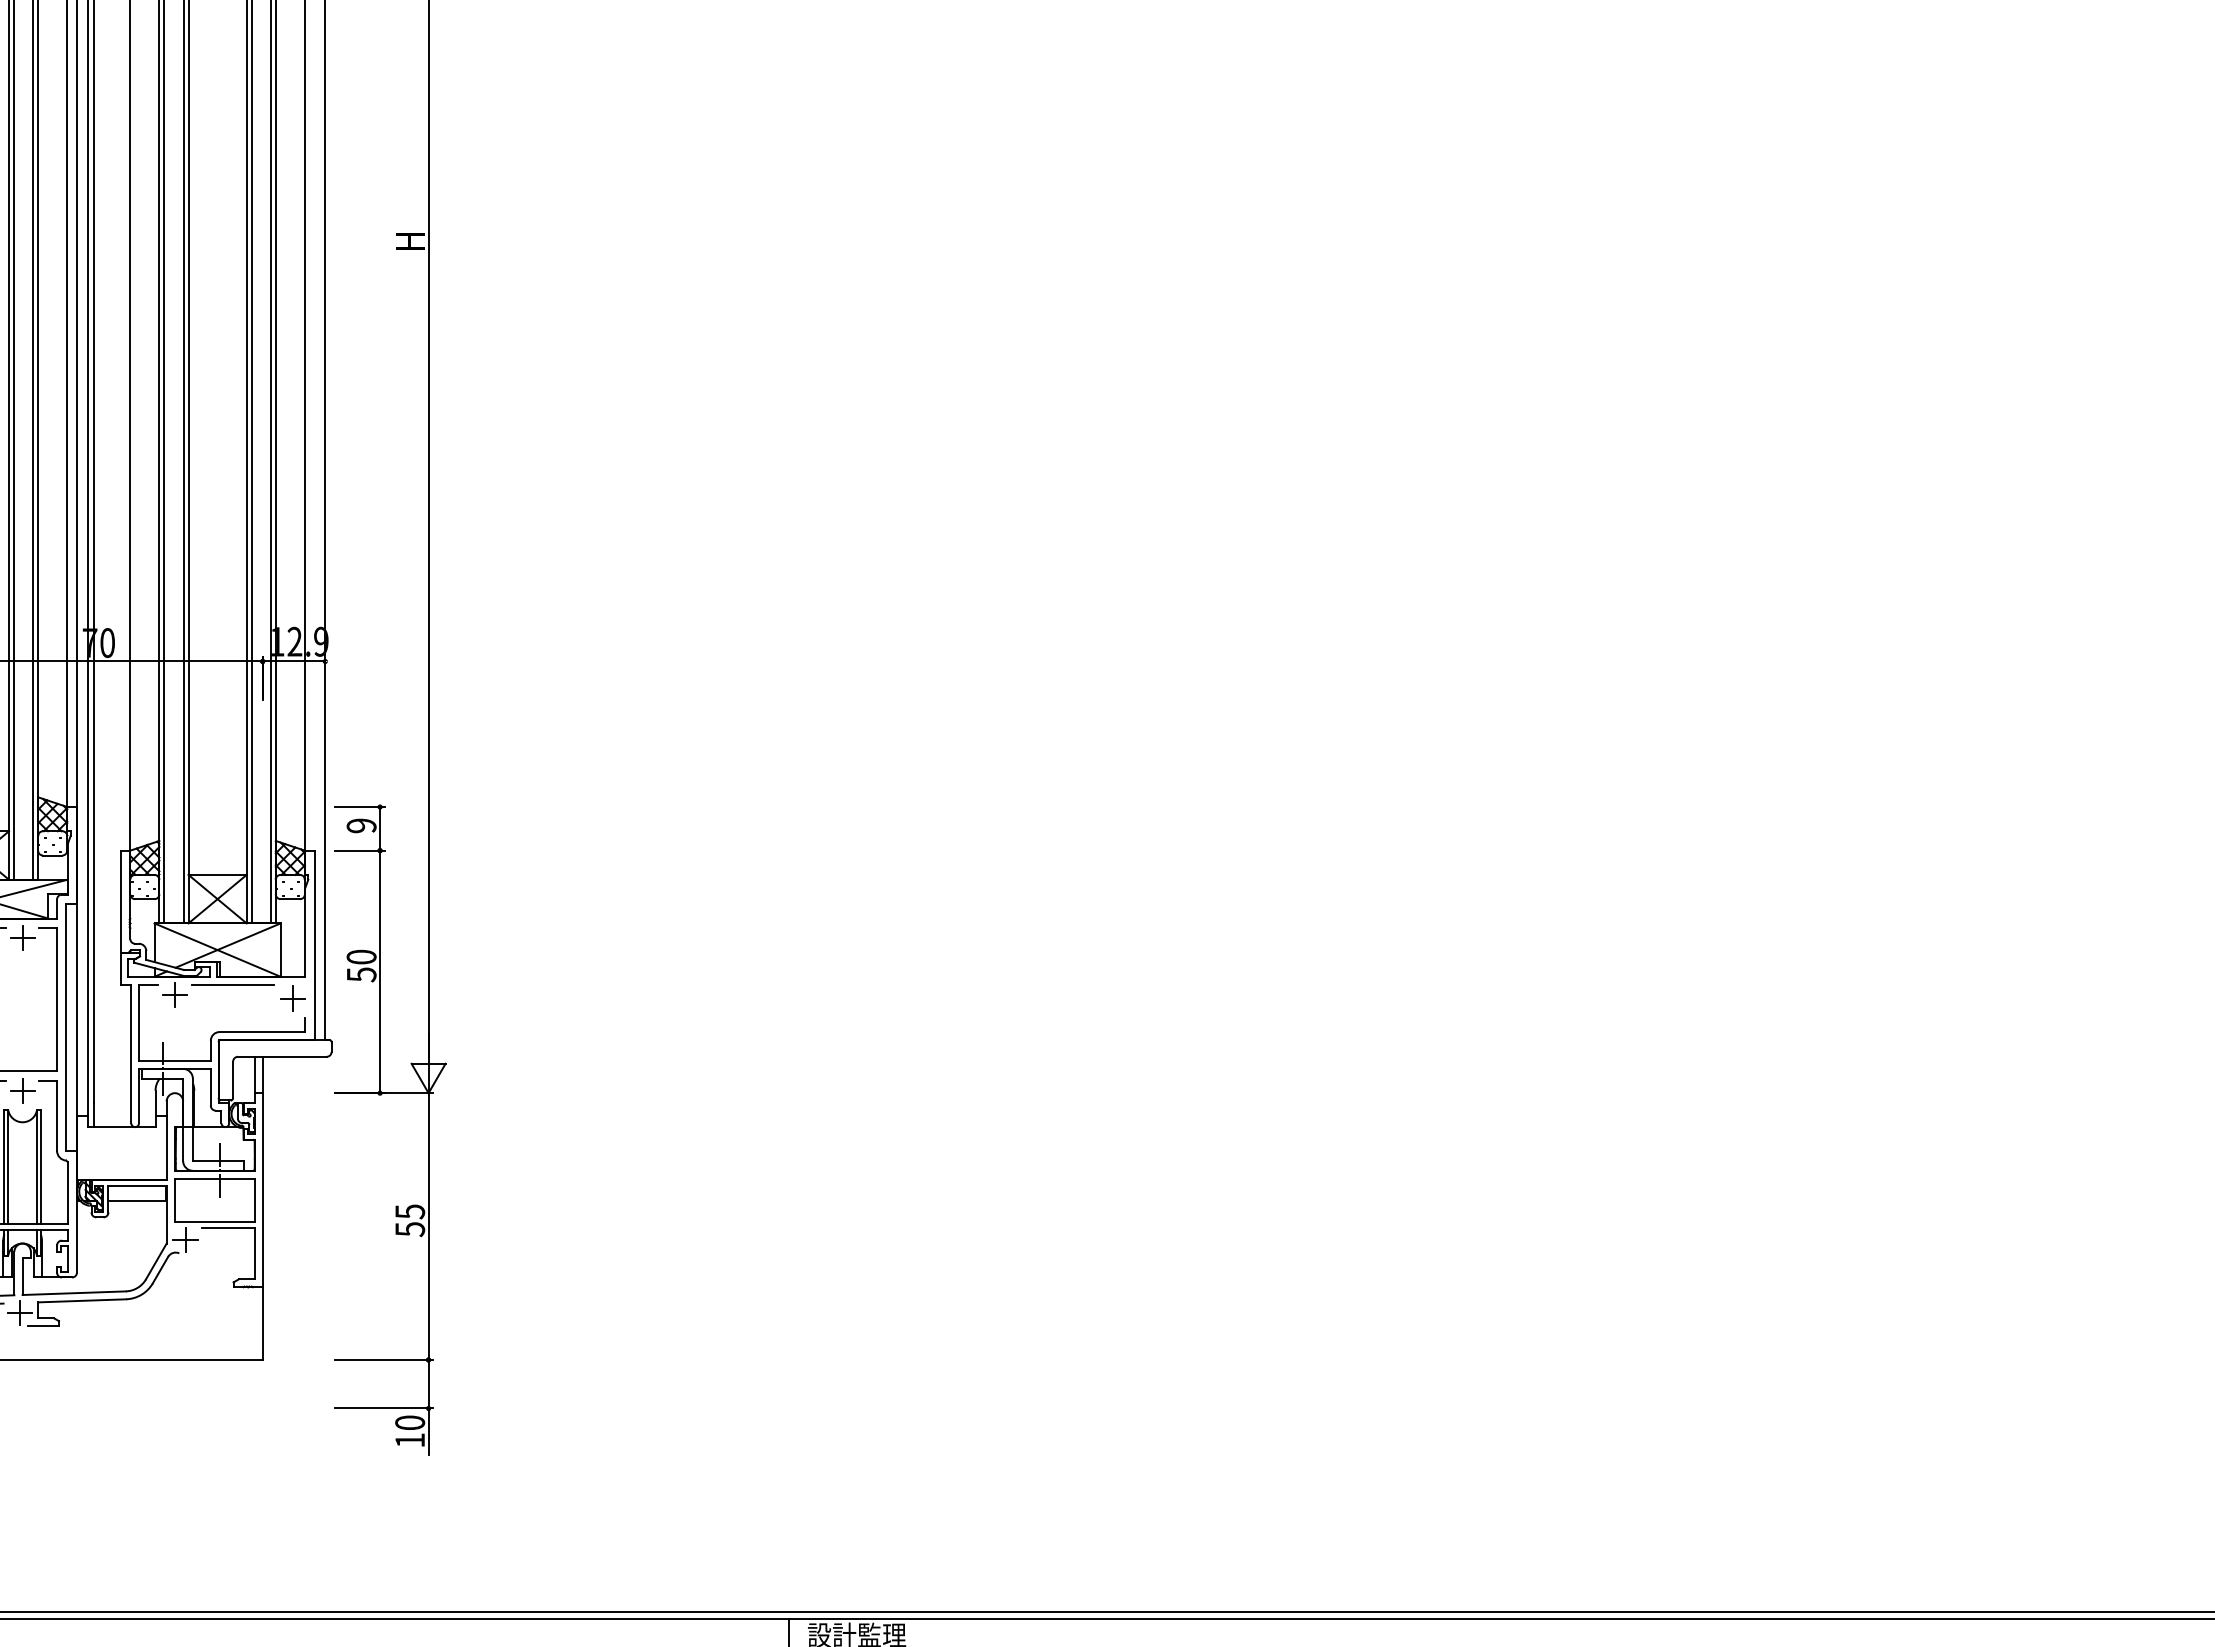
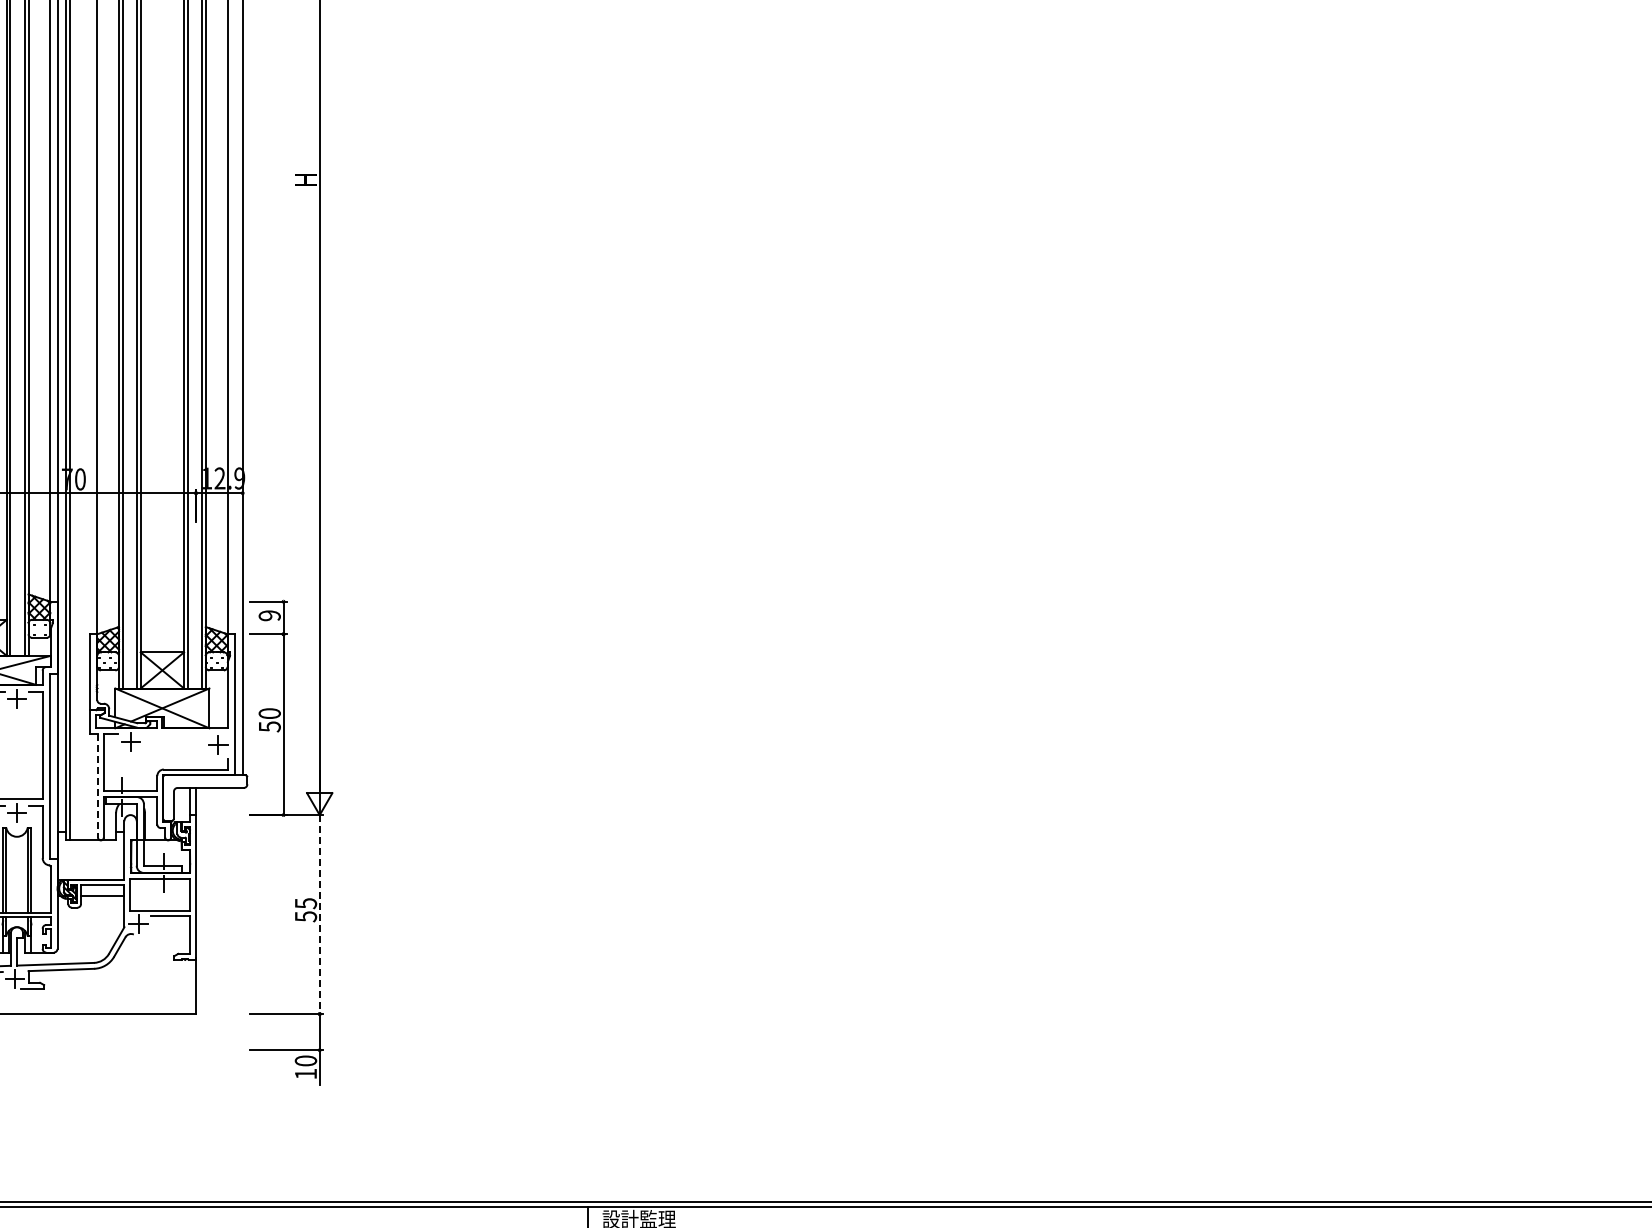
line: (232, 985) -> (173, 734), removed
line: (131, 1053) -> (98, 785), solid -> dashed
line: (428, 1227) -> (319, 915), solid -> dashed

